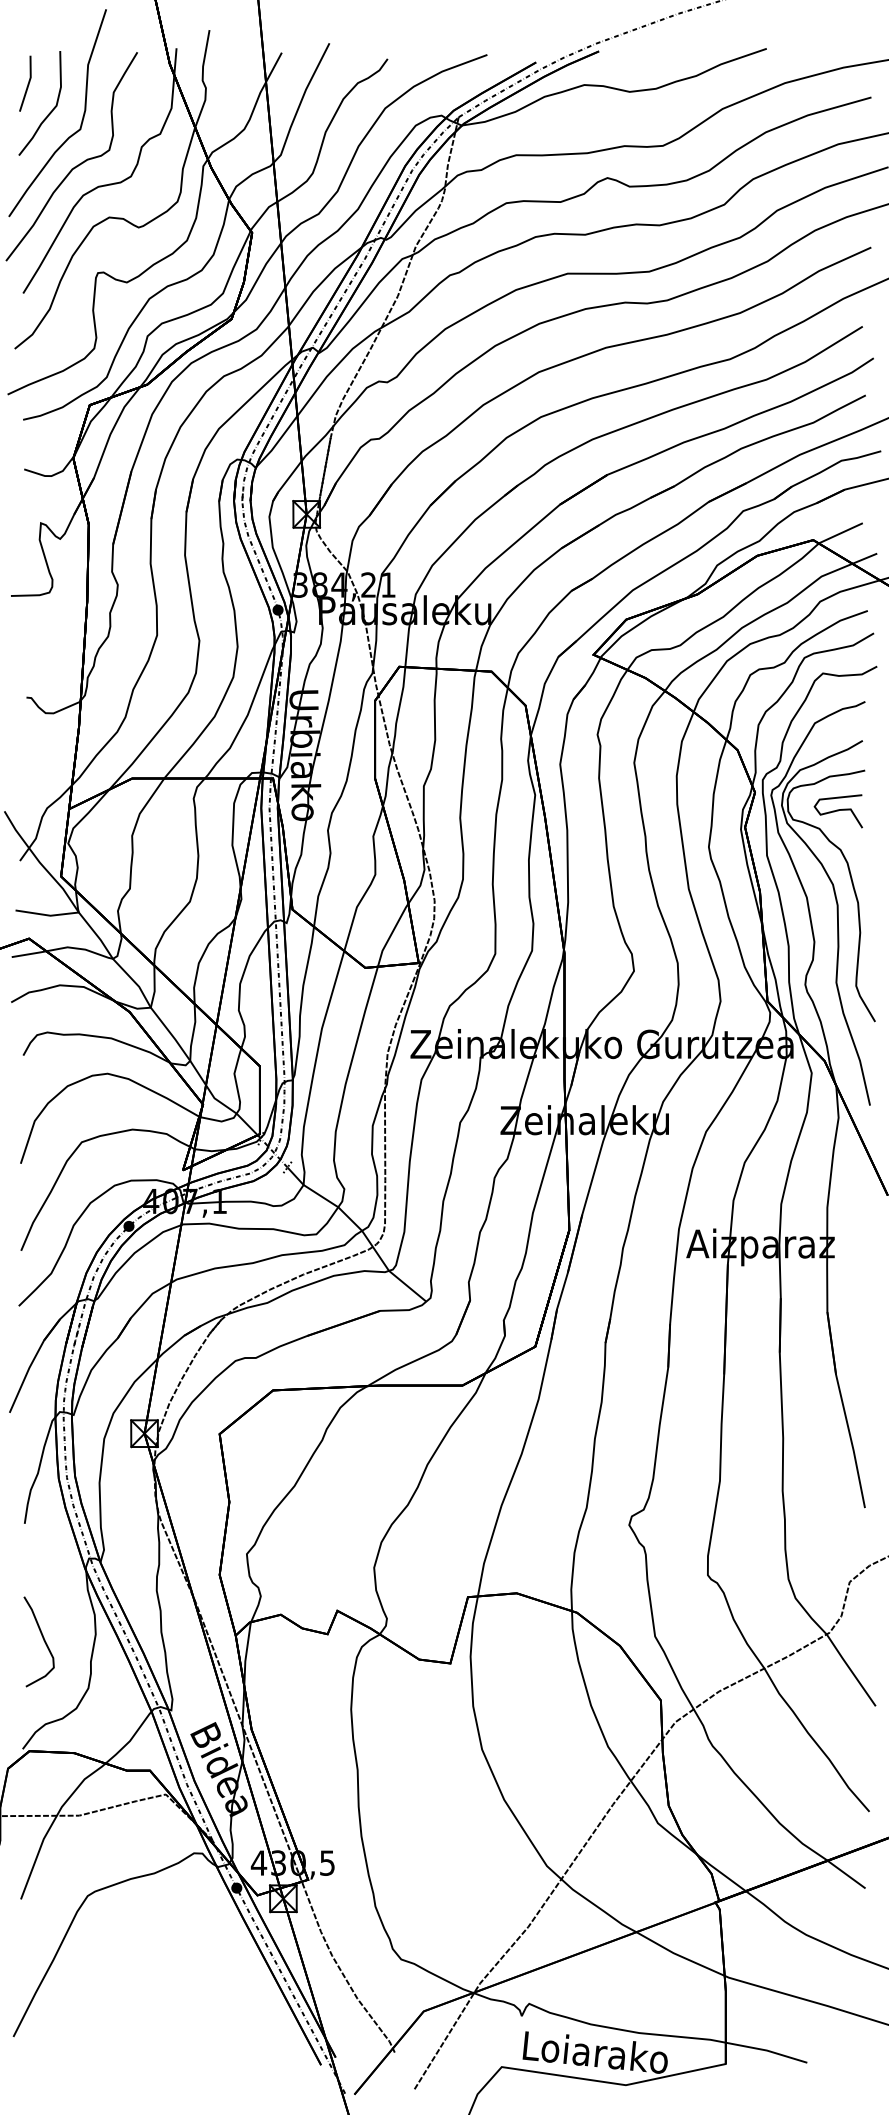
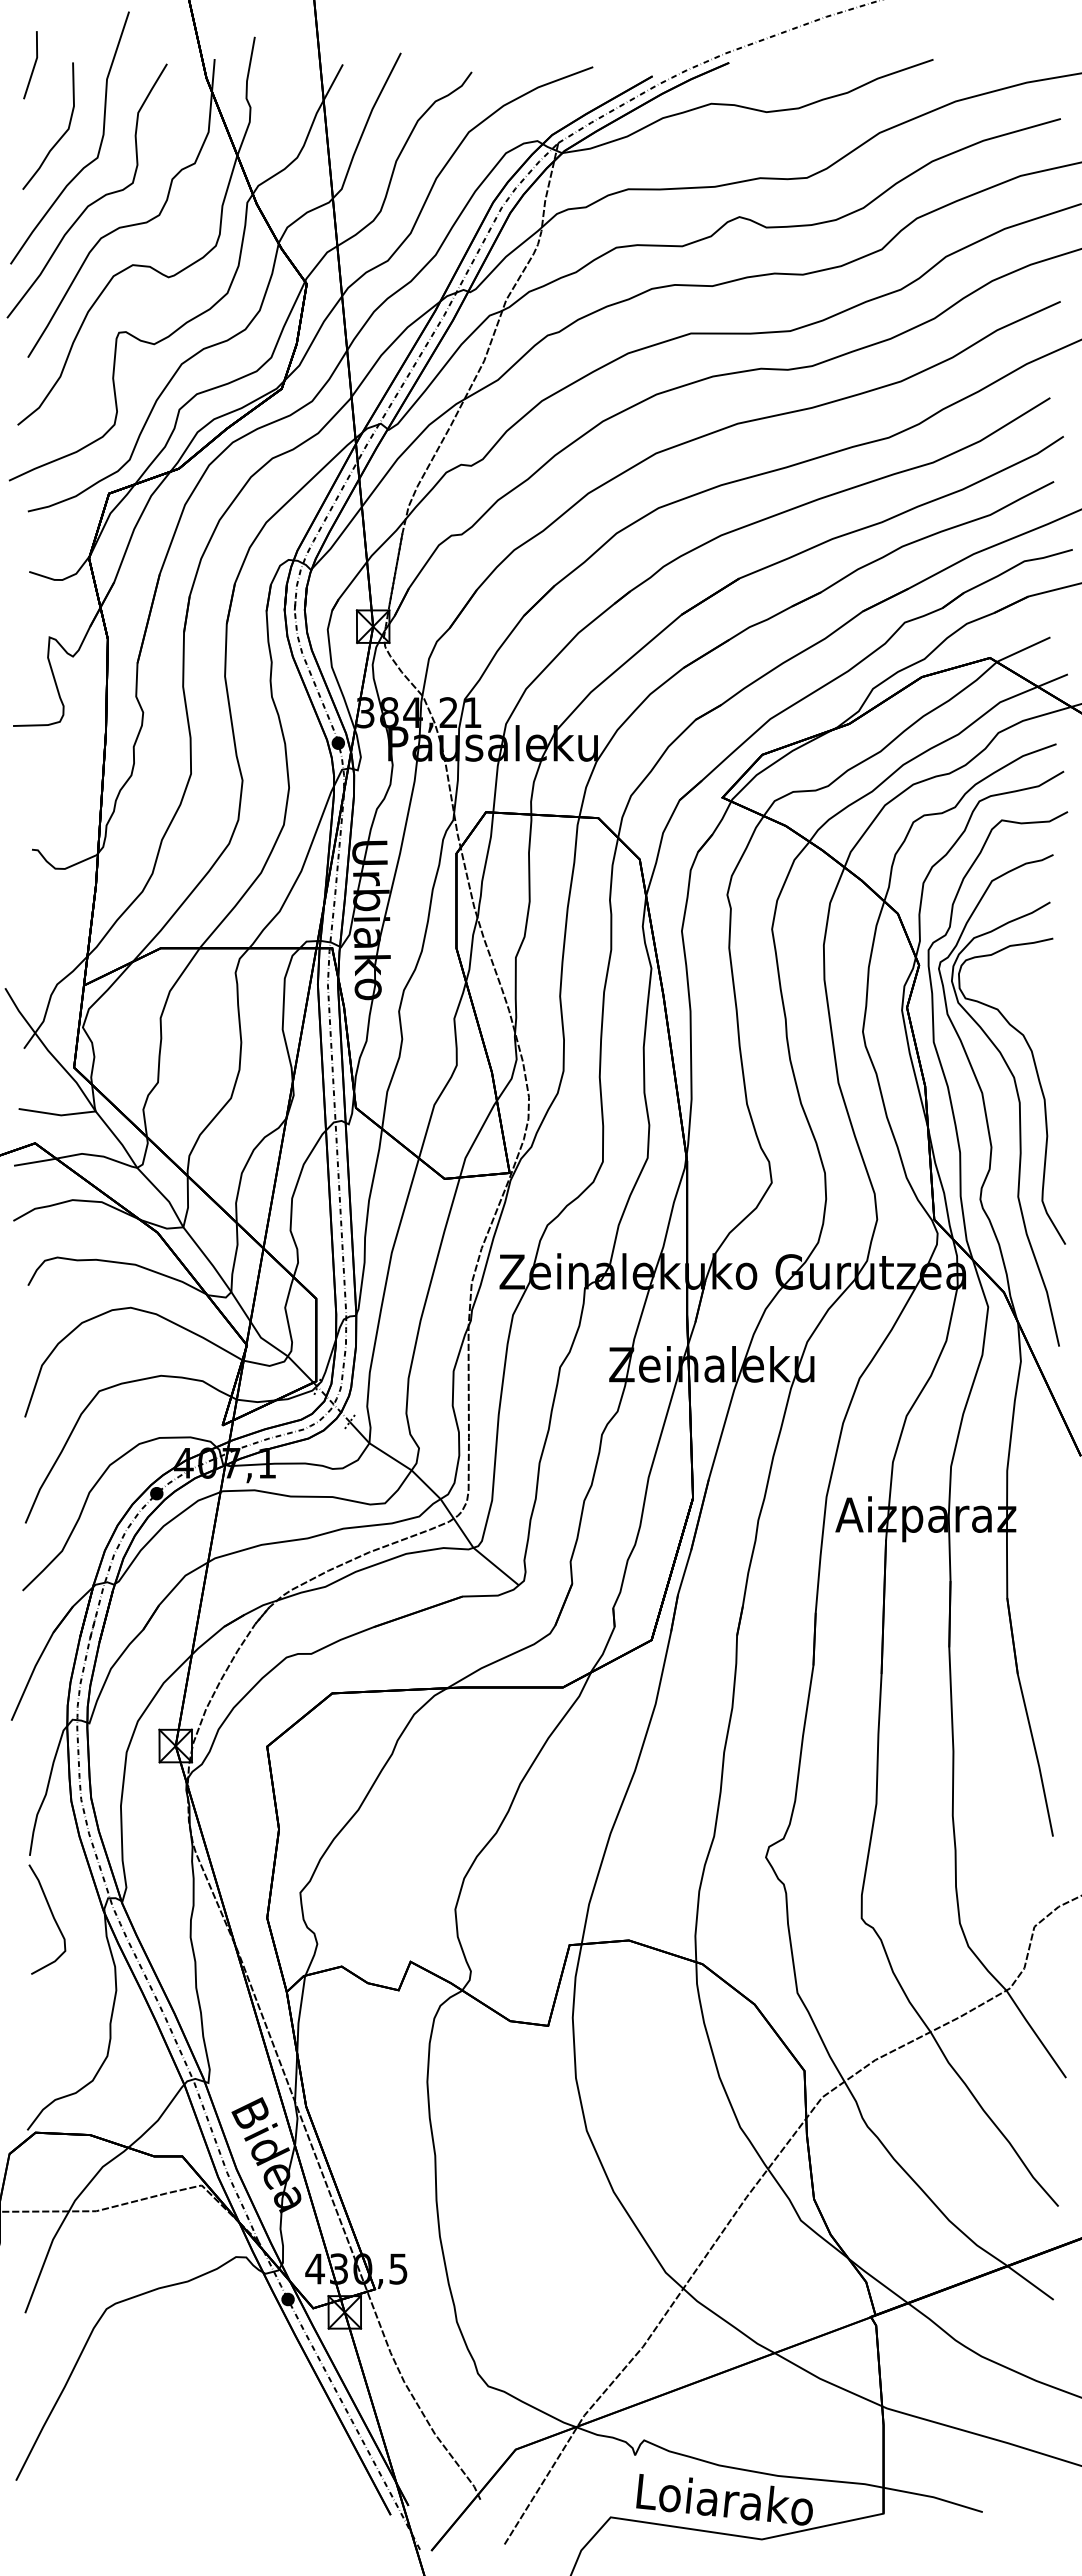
line: (27, 83) -> (33, 65), moved
curve: (838, 810) -> (1020, 987), removed
curve: (43, 1640) -> (52, 1917), moved

